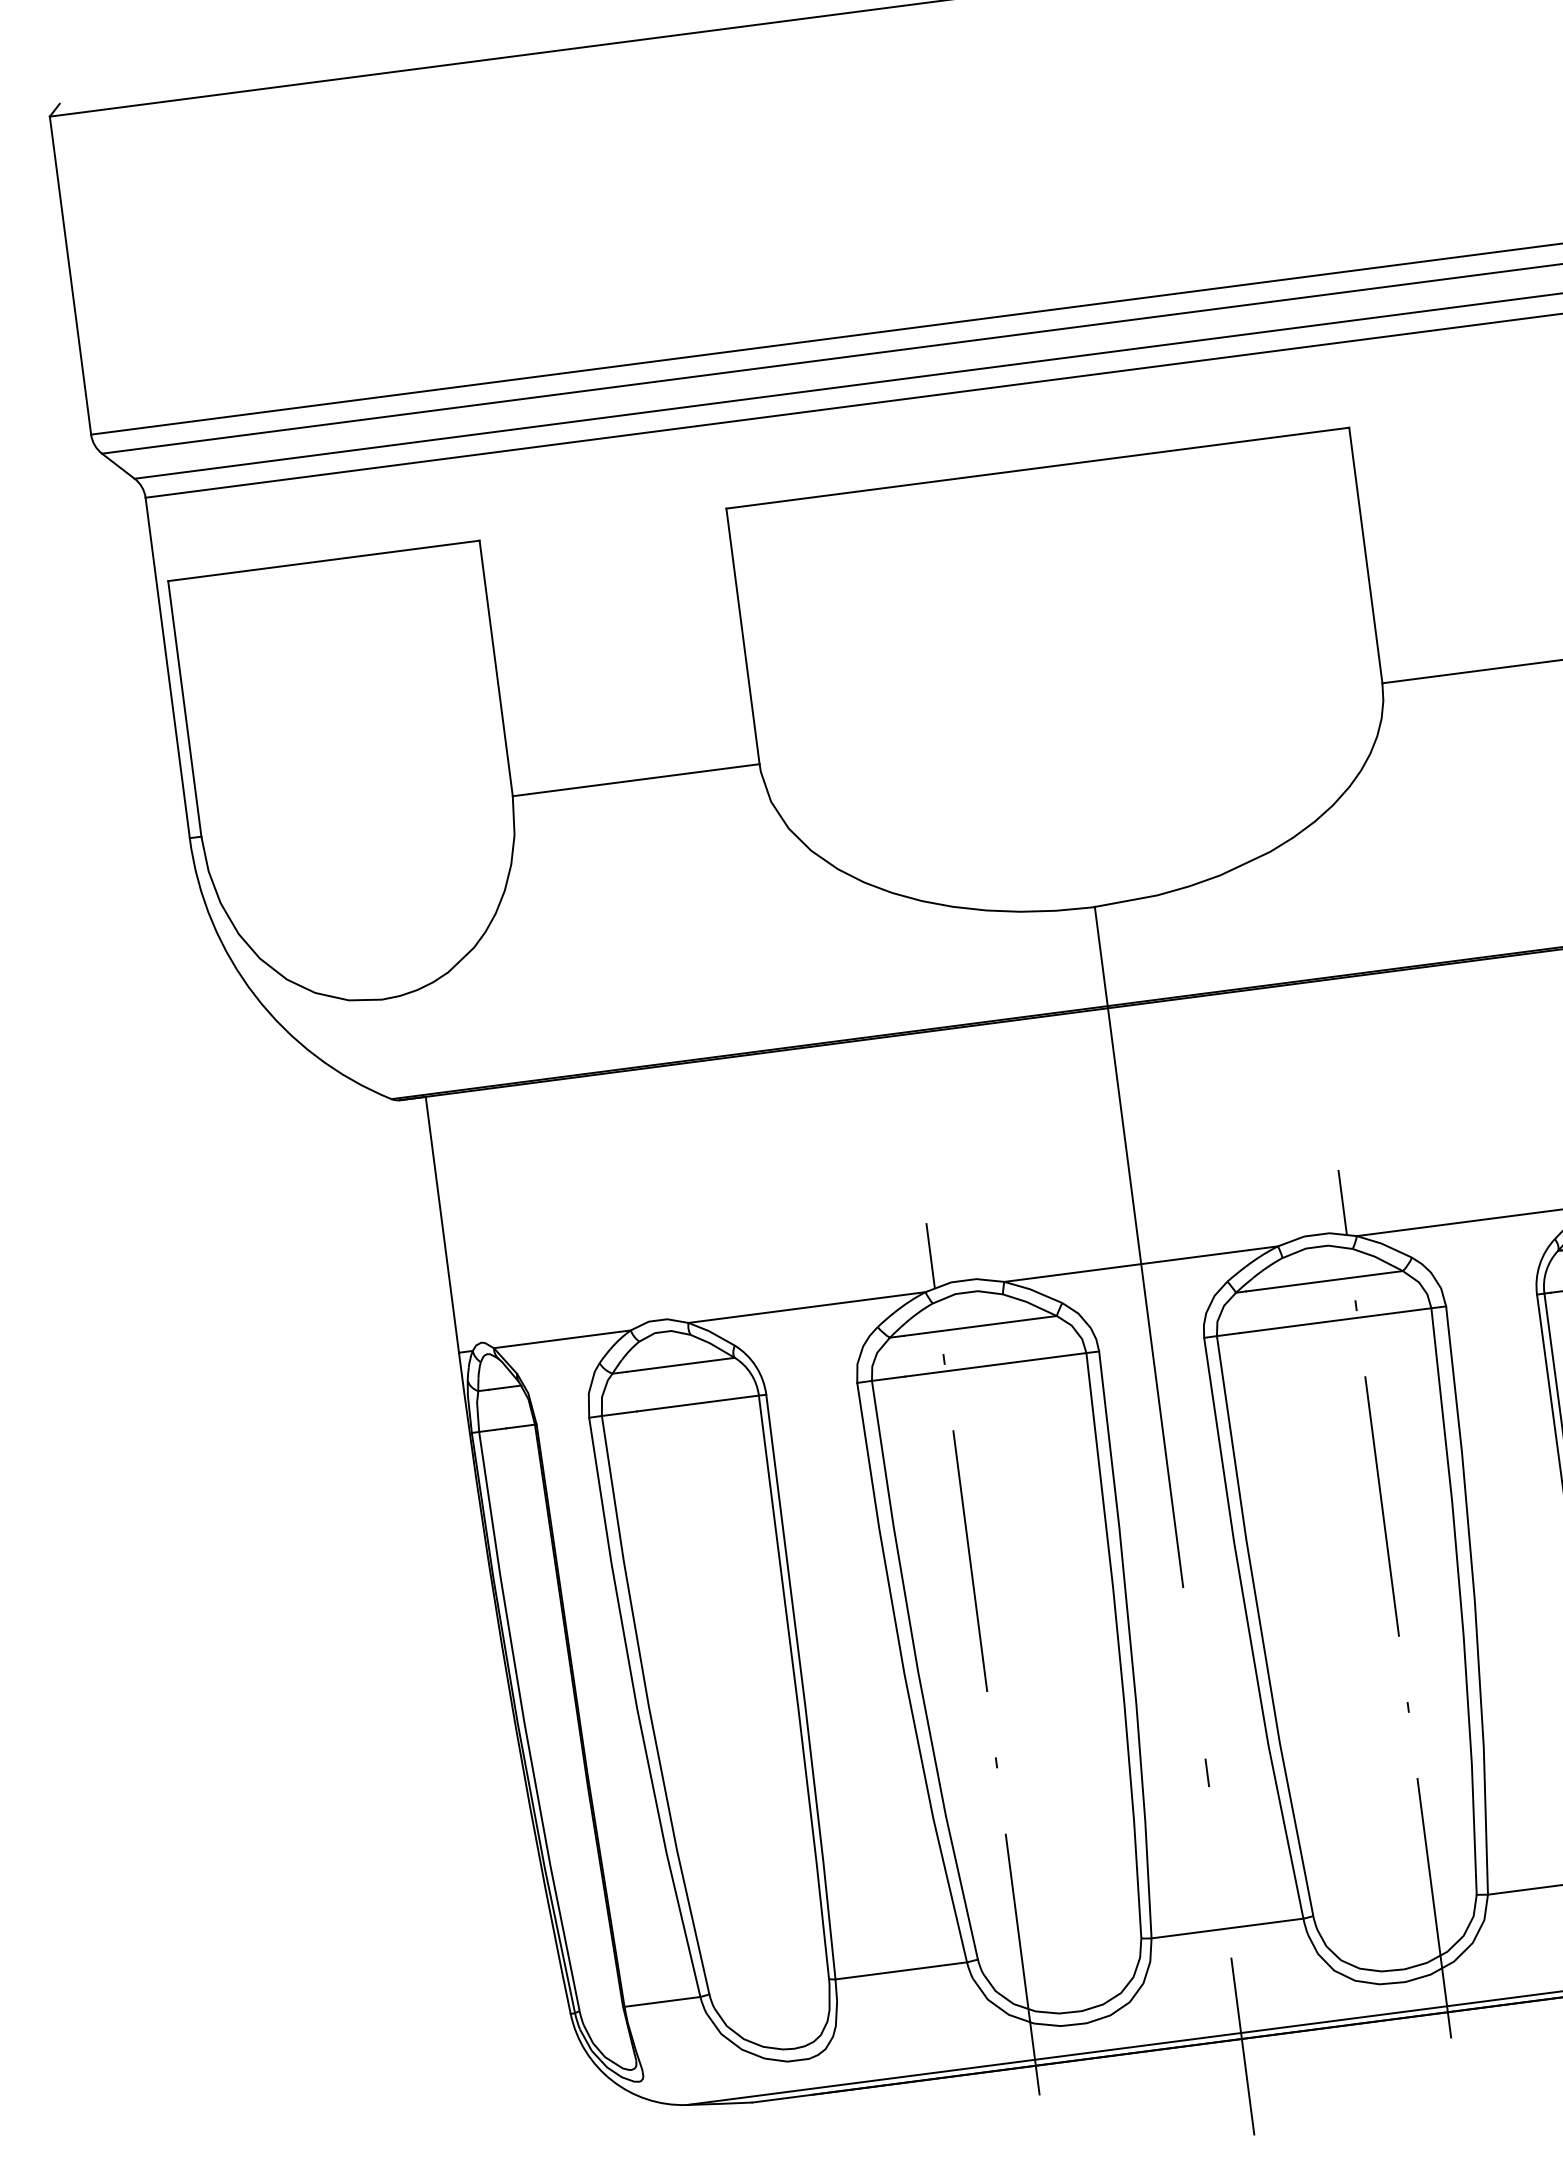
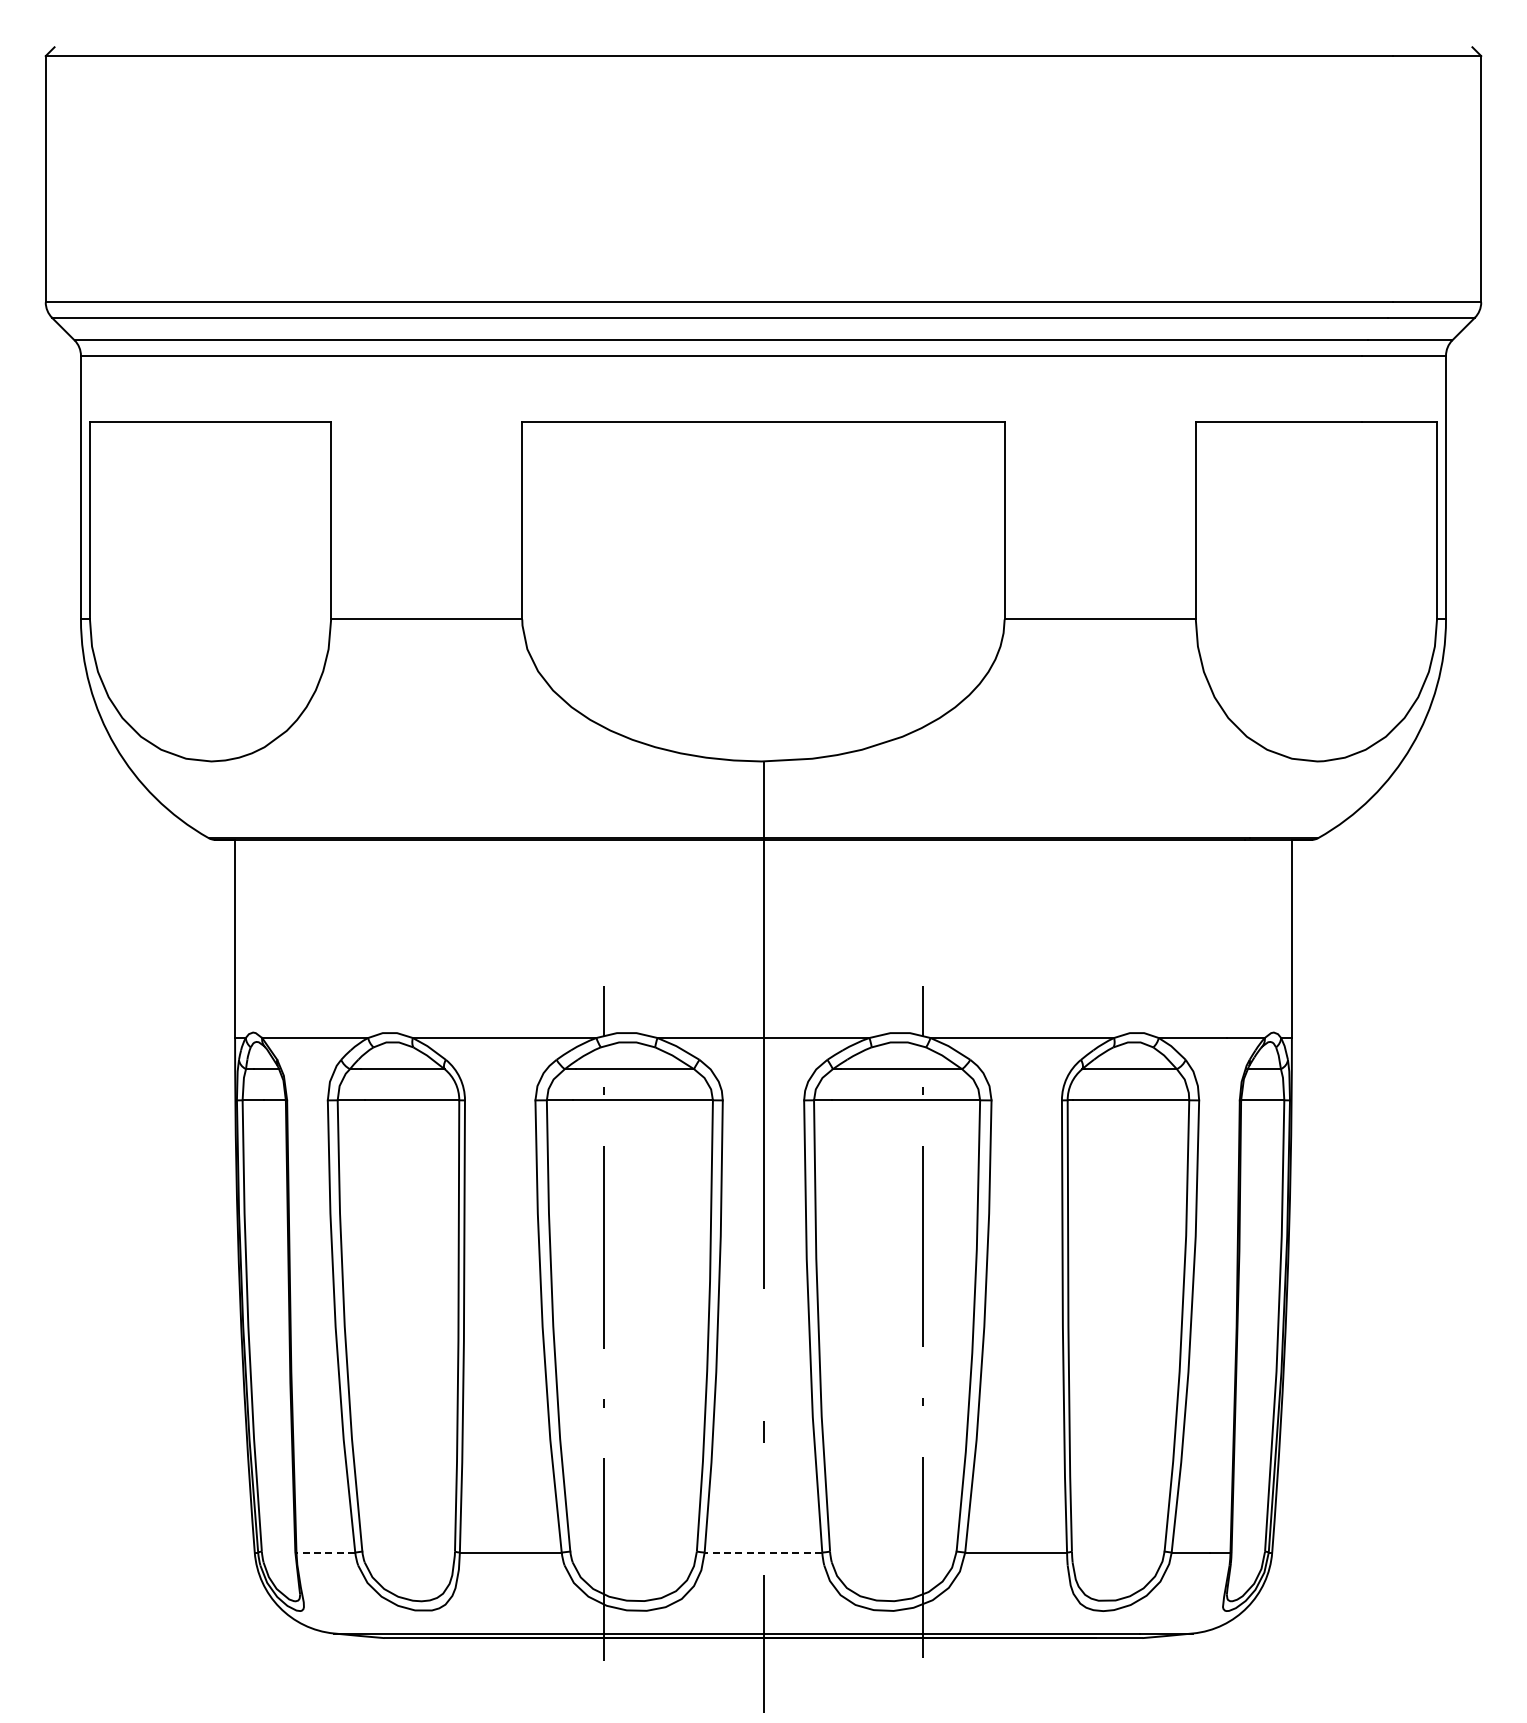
line: (1227, 1928) -> (763, 1552), solid -> dashed
line: (661, 2001) -> (325, 1552), solid -> dashed

